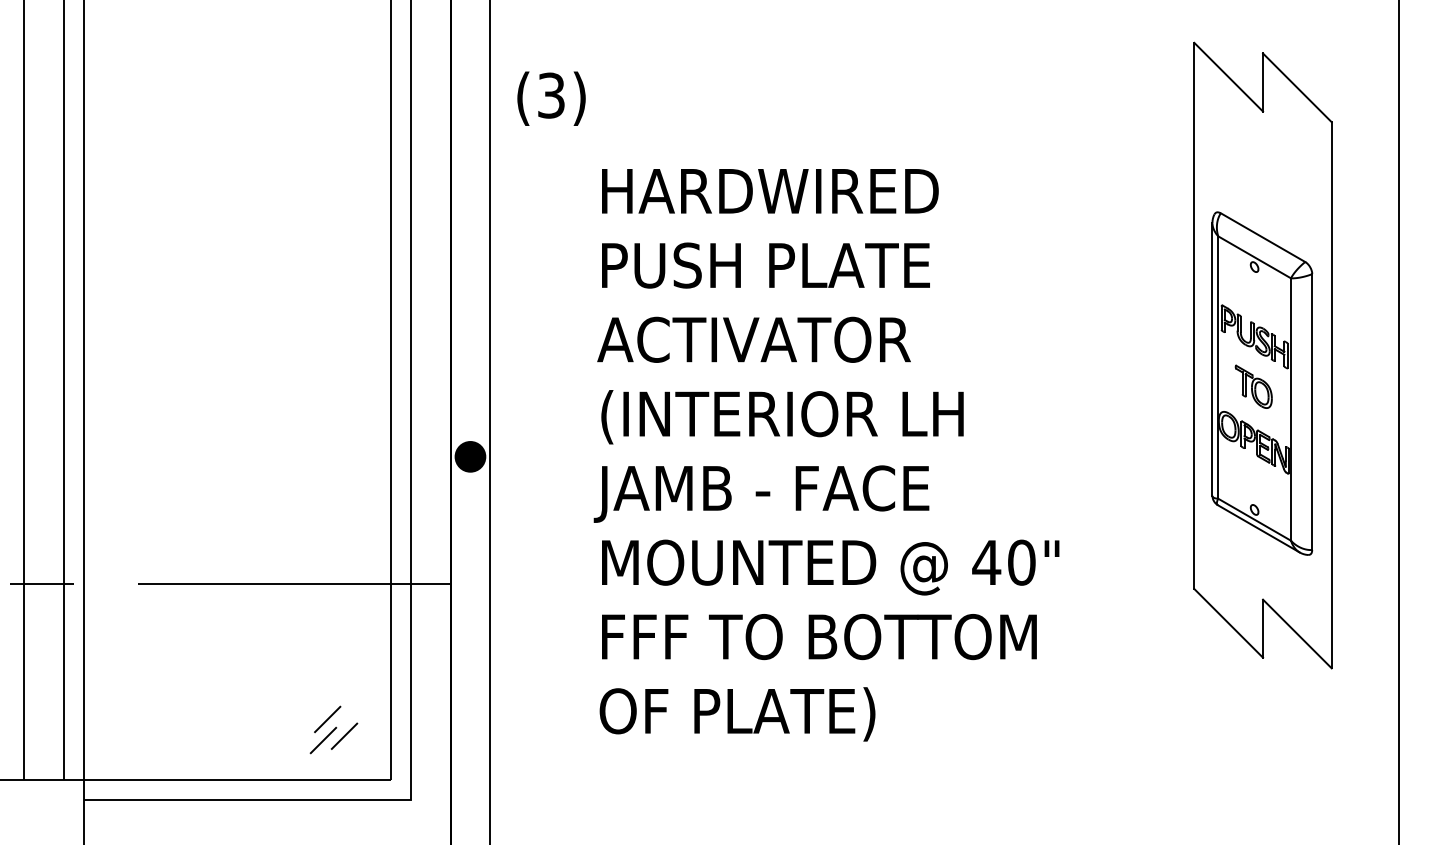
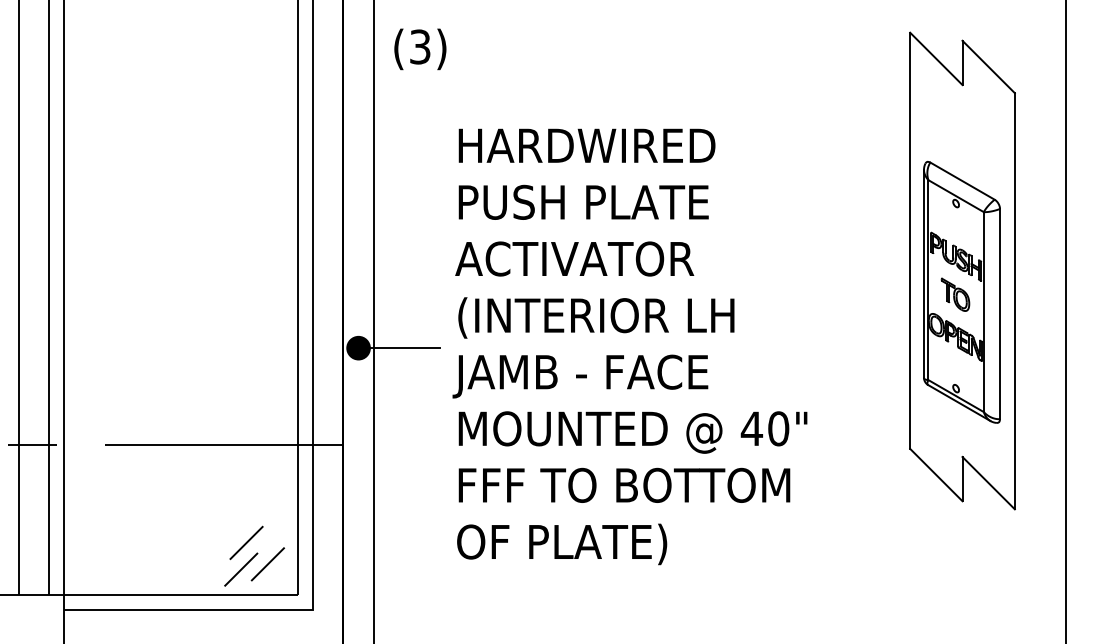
text: (551, 98) -> (420, 49), moved
line: (530, 456) -> (404, 347), added
part: (333, 729) -> (254, 555), size x1.67

